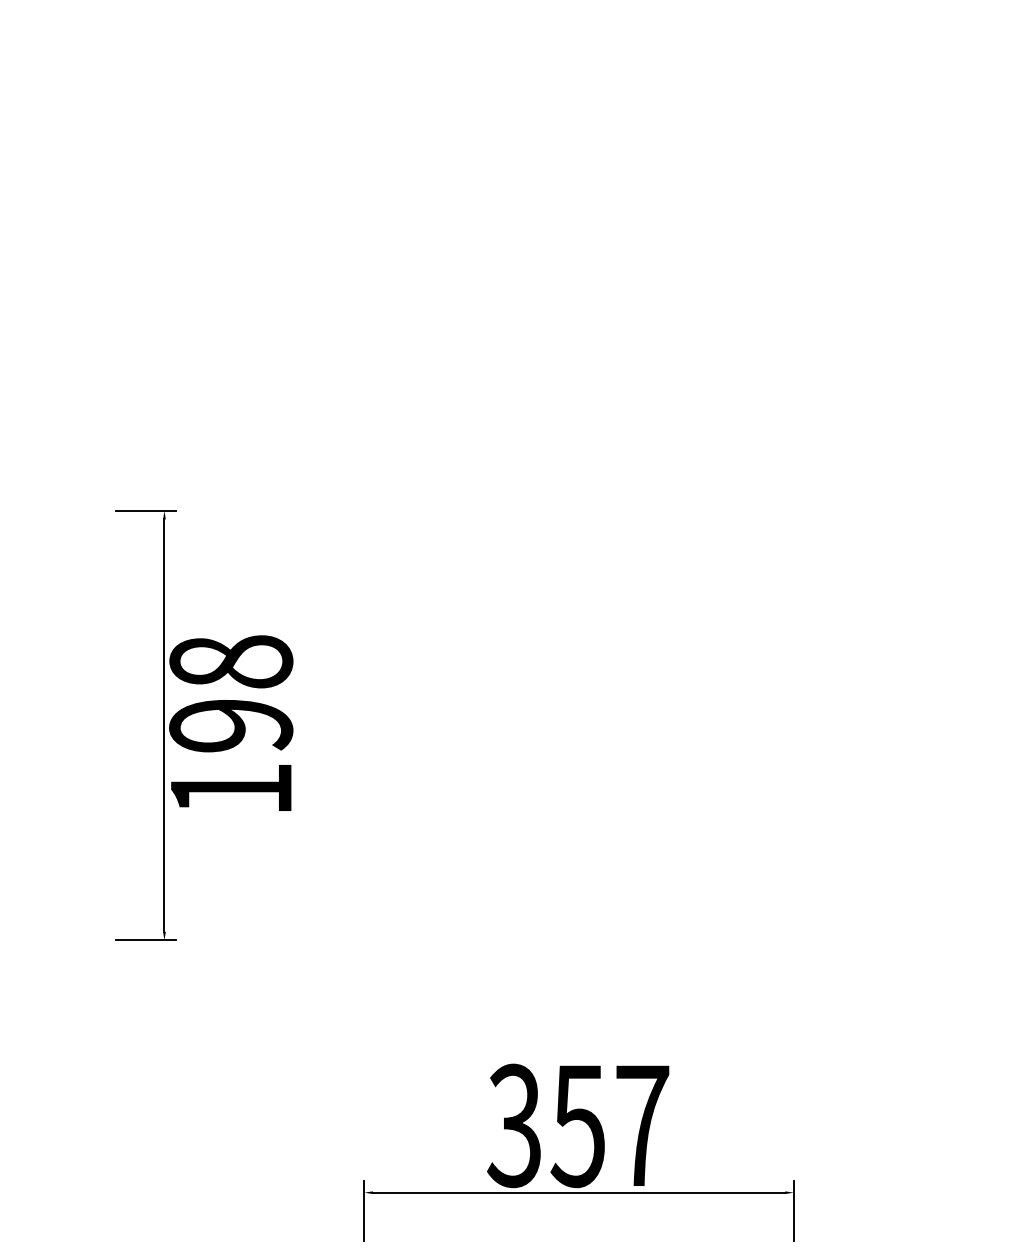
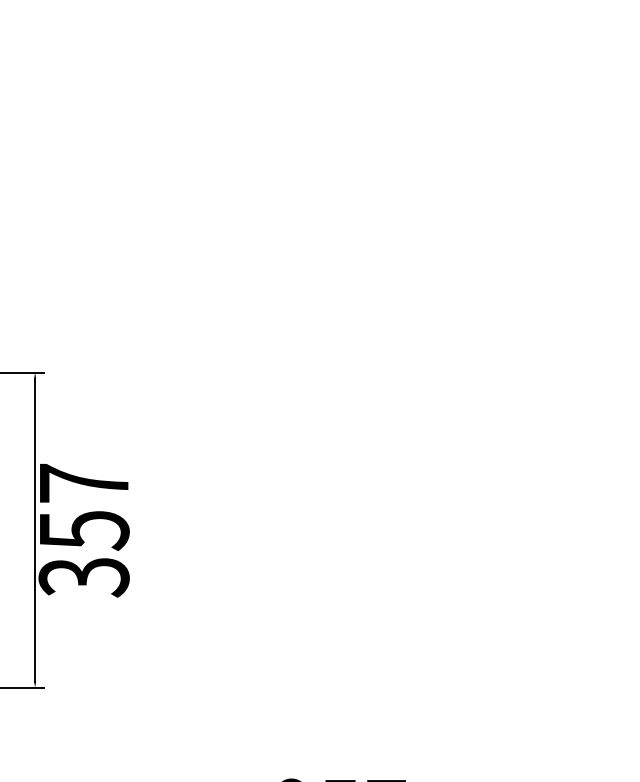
text: (231, 726) -> (84, 530), 198 -> 357

